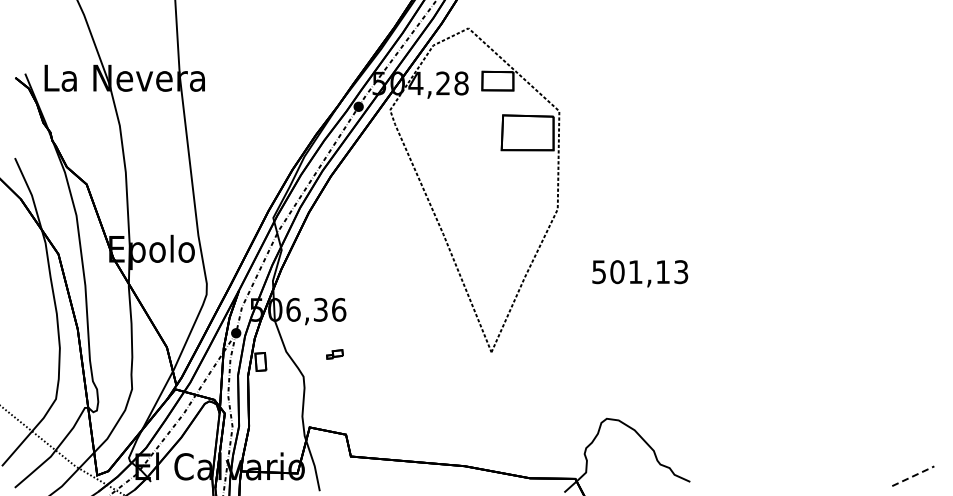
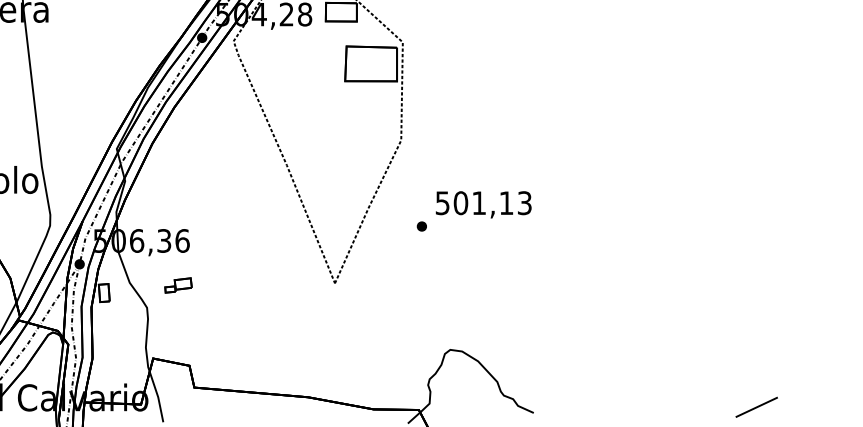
part: (578, 295) -> (421, 226), added
part: (334, 354) -> (177, 285), size x1.67
line: (913, 476) -> (756, 407), dashed -> solid

